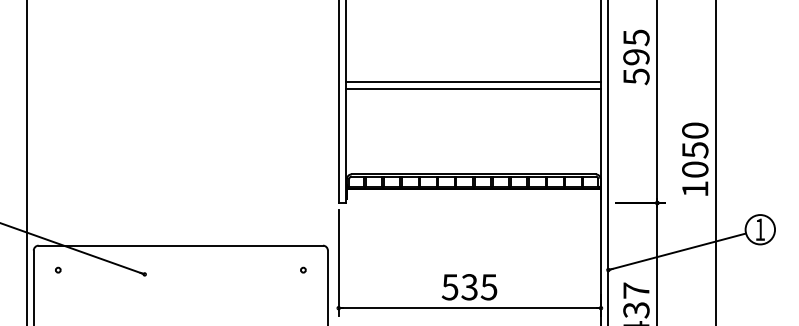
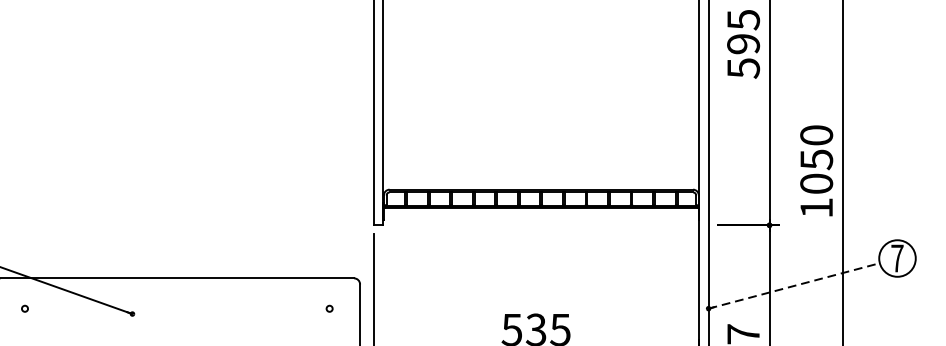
line: (473, 81) -> (541, 74), removed
line: (473, 89) -> (541, 84), removed
text: (760, 229) -> (897, 258), 1 -> 7
line: (677, 251) -> (794, 285), solid -> dashed

